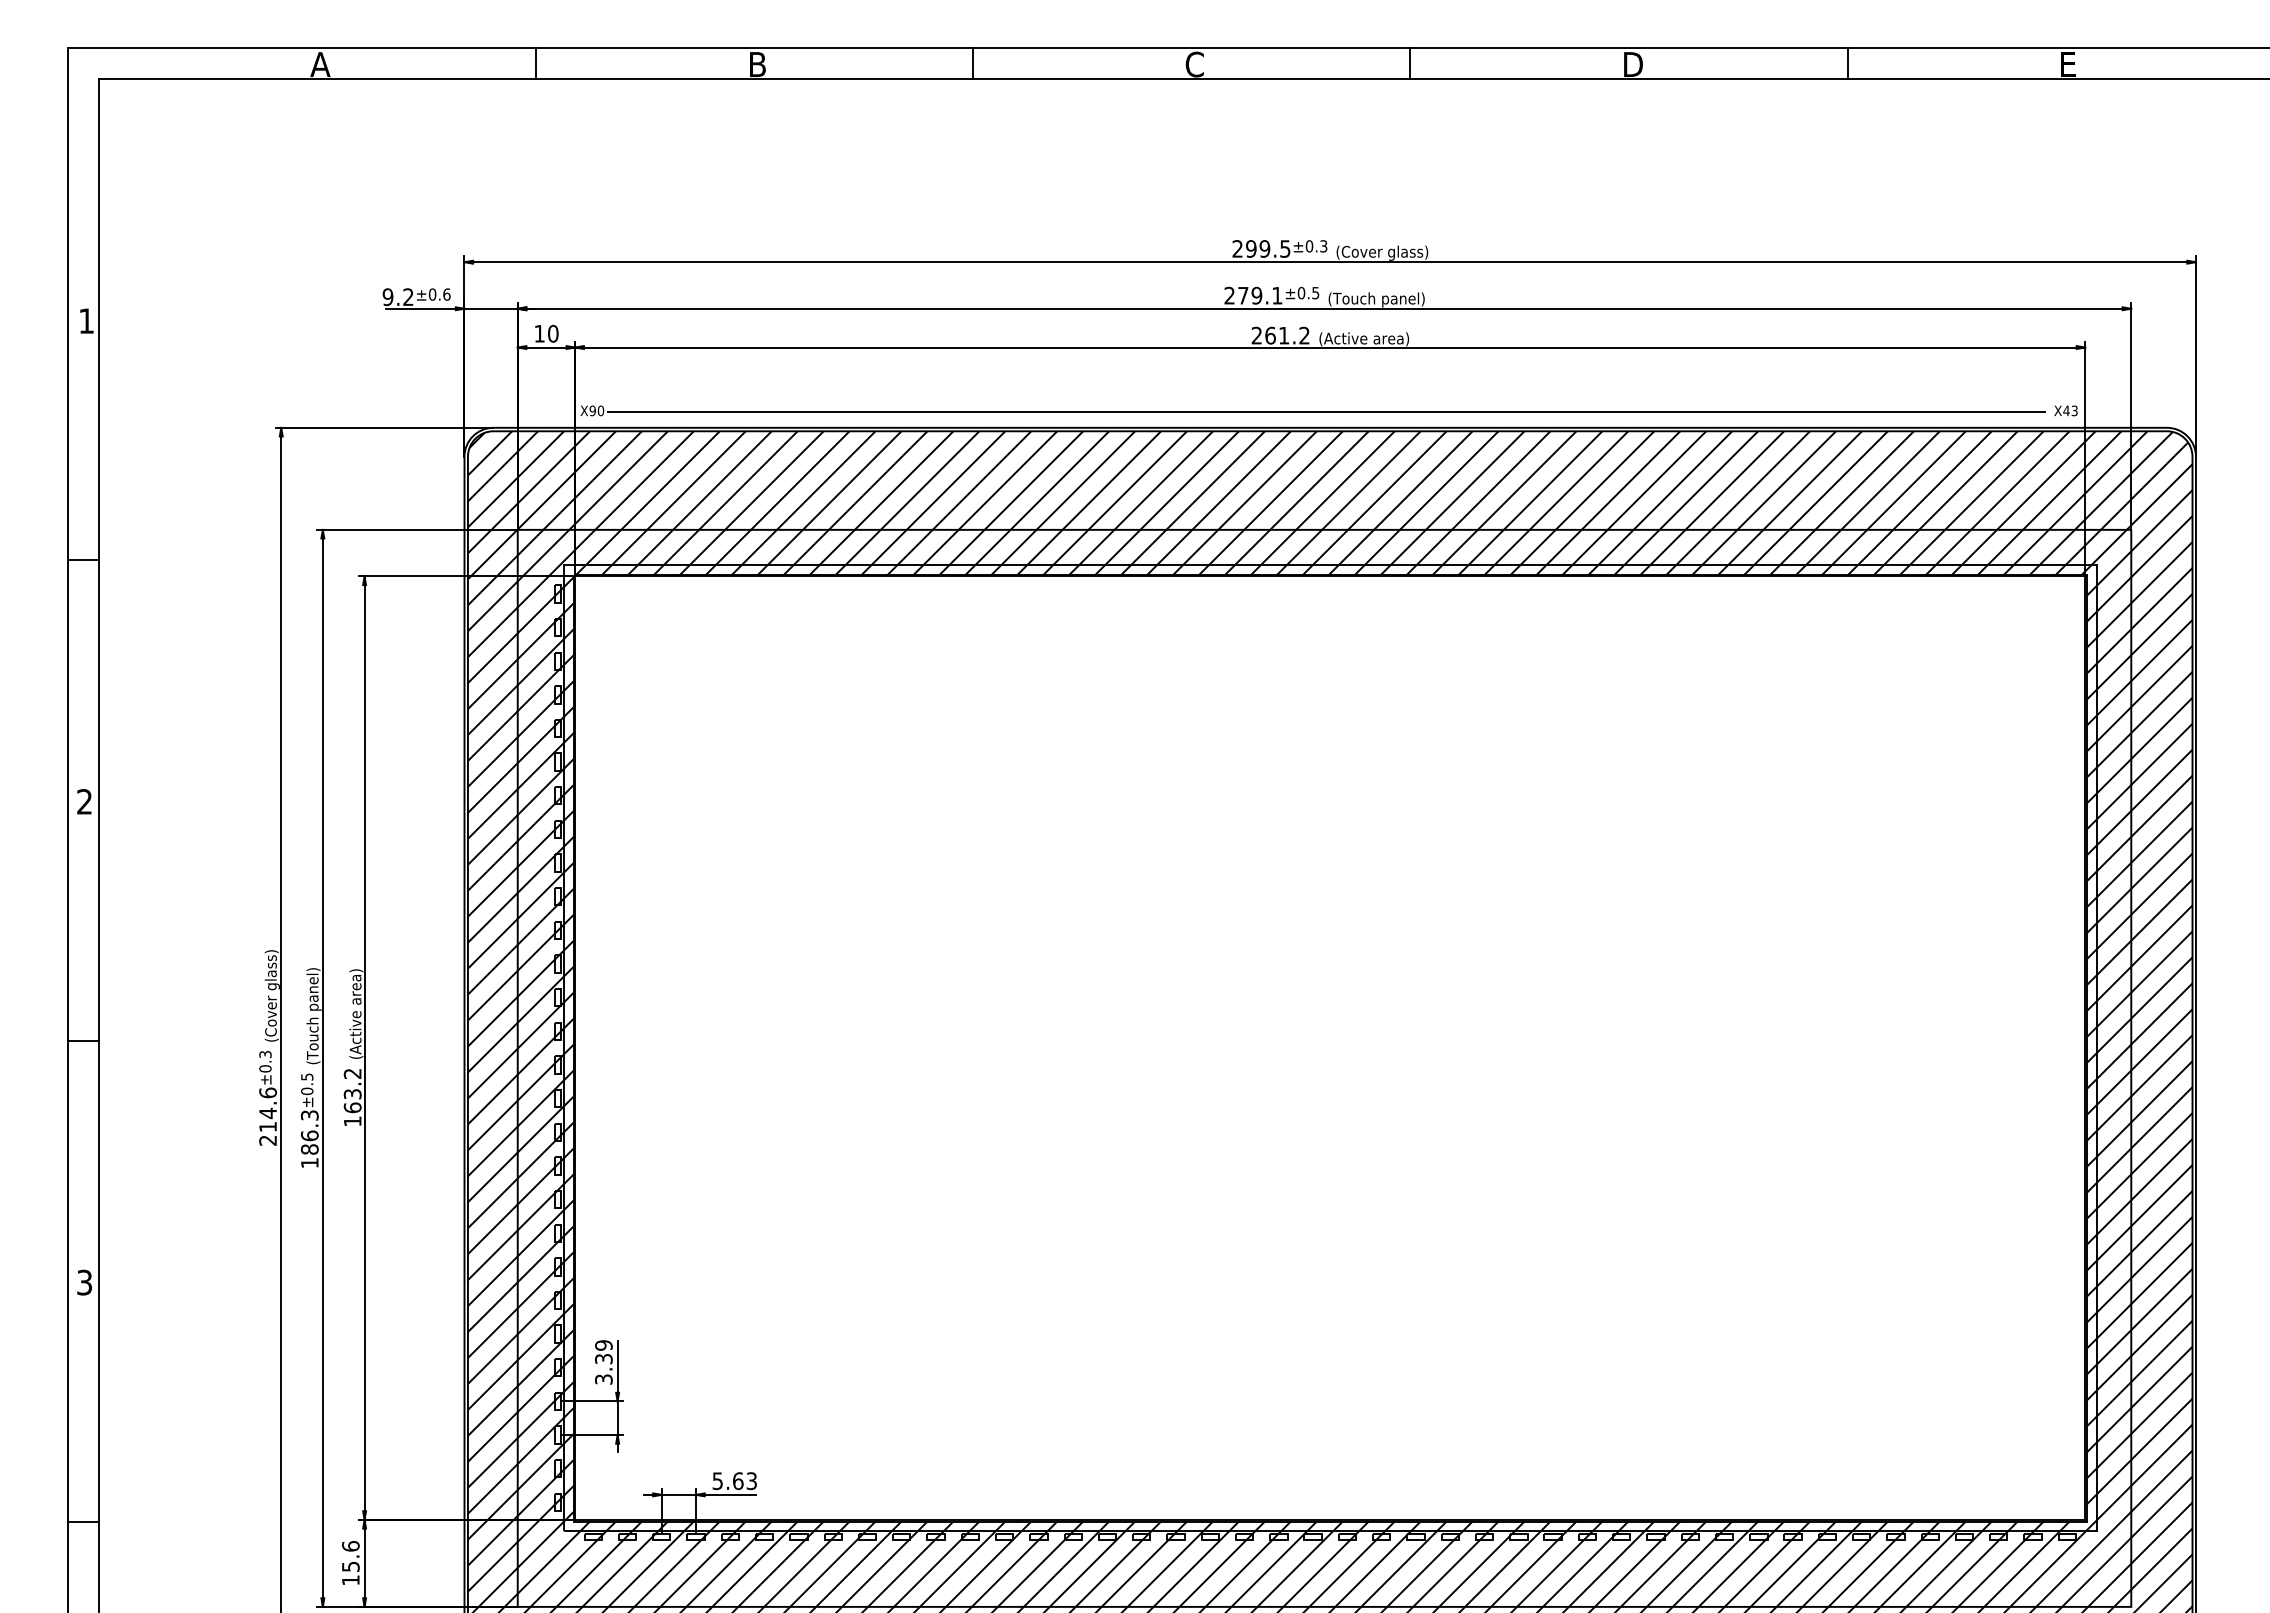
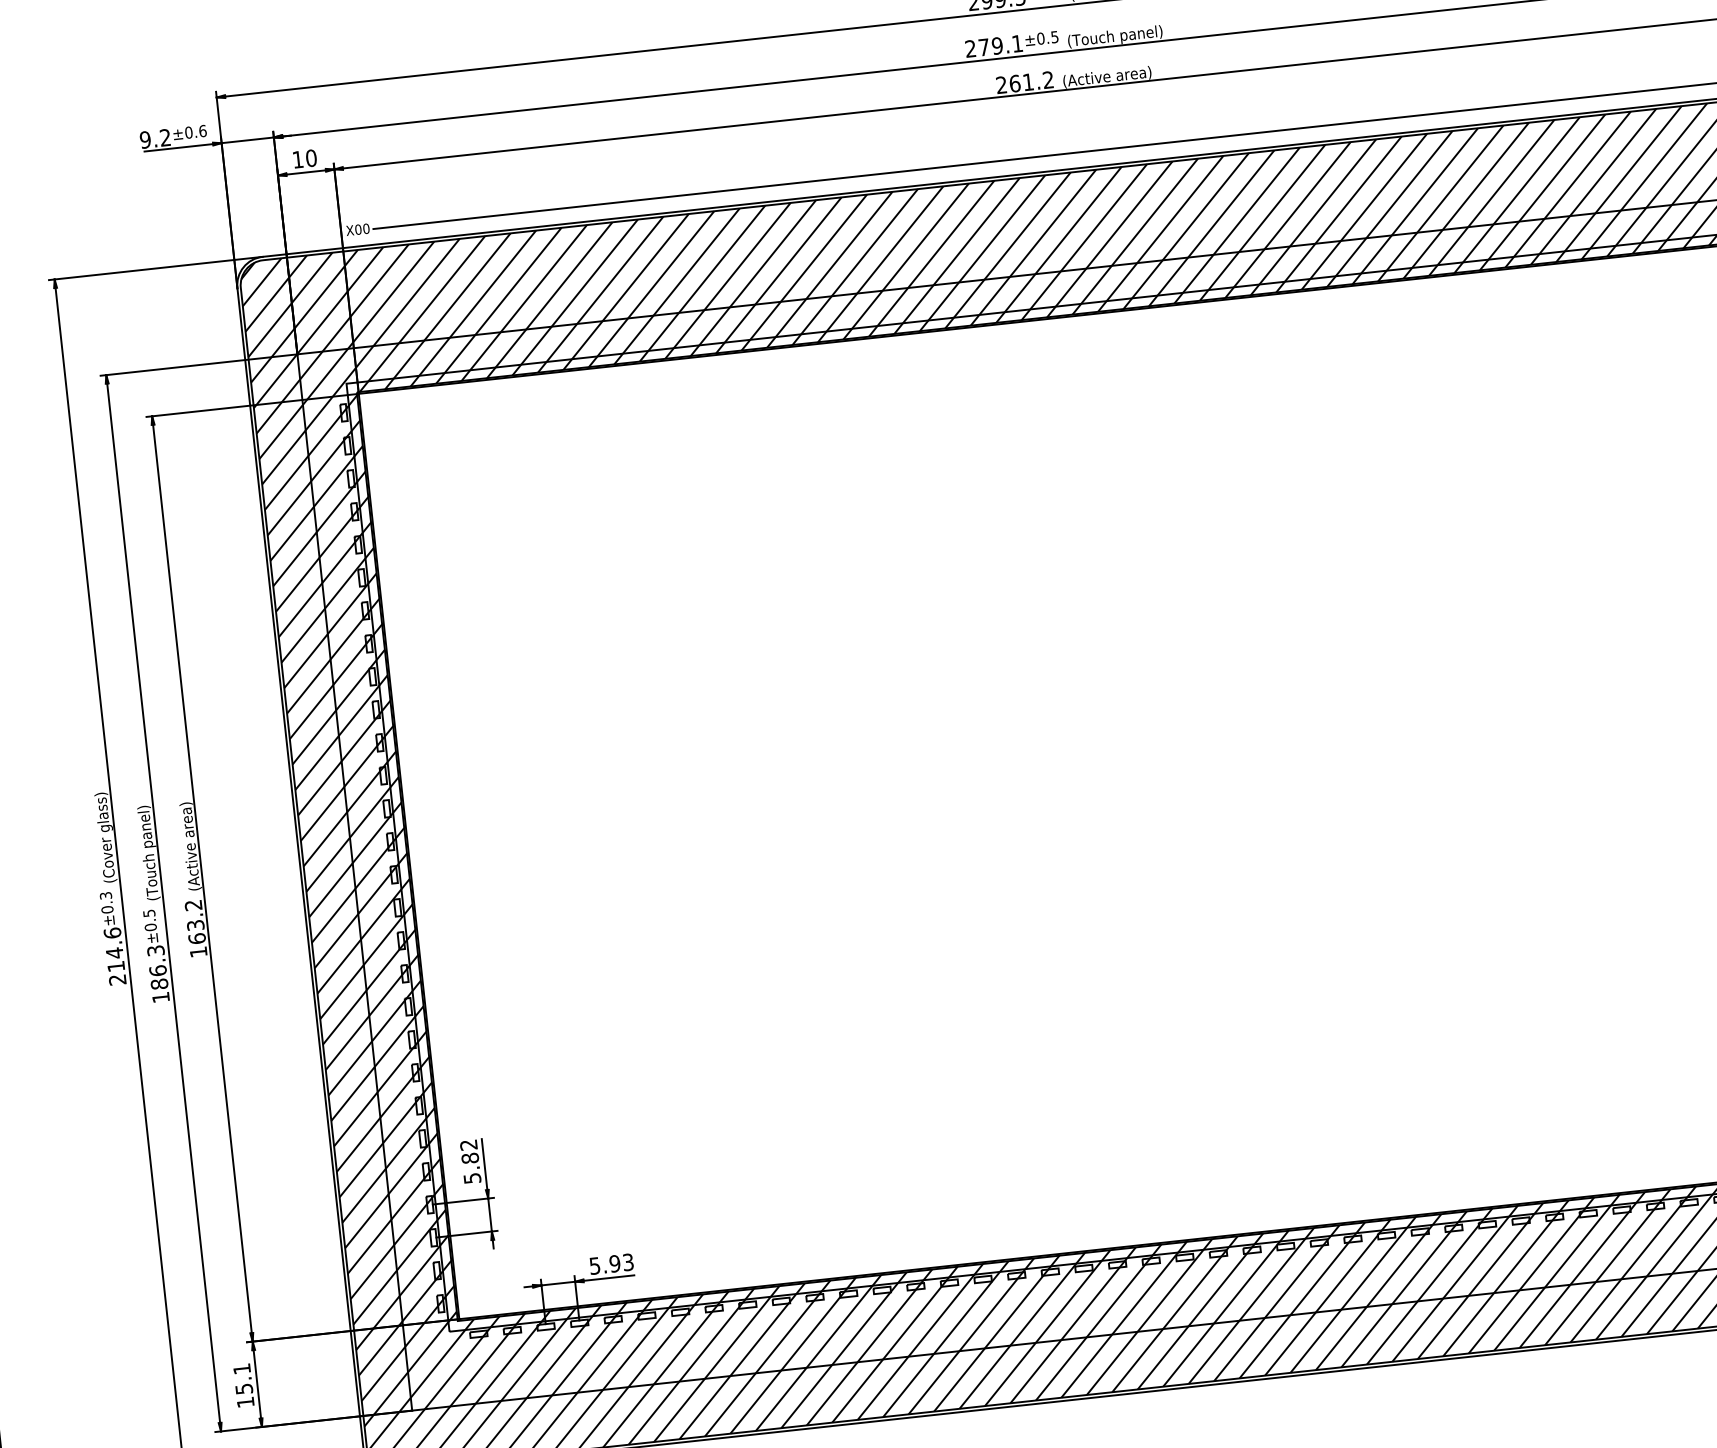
text: (592, 410) -> (358, 229), X90 -> X00
text: (603, 1362) -> (470, 1161), 3.39 -> 5.82
text: (737, 1481) -> (614, 1264), 5.63 -> 5.93
text: (350, 1546) -> (241, 1369), 15.6 -> 15.1

